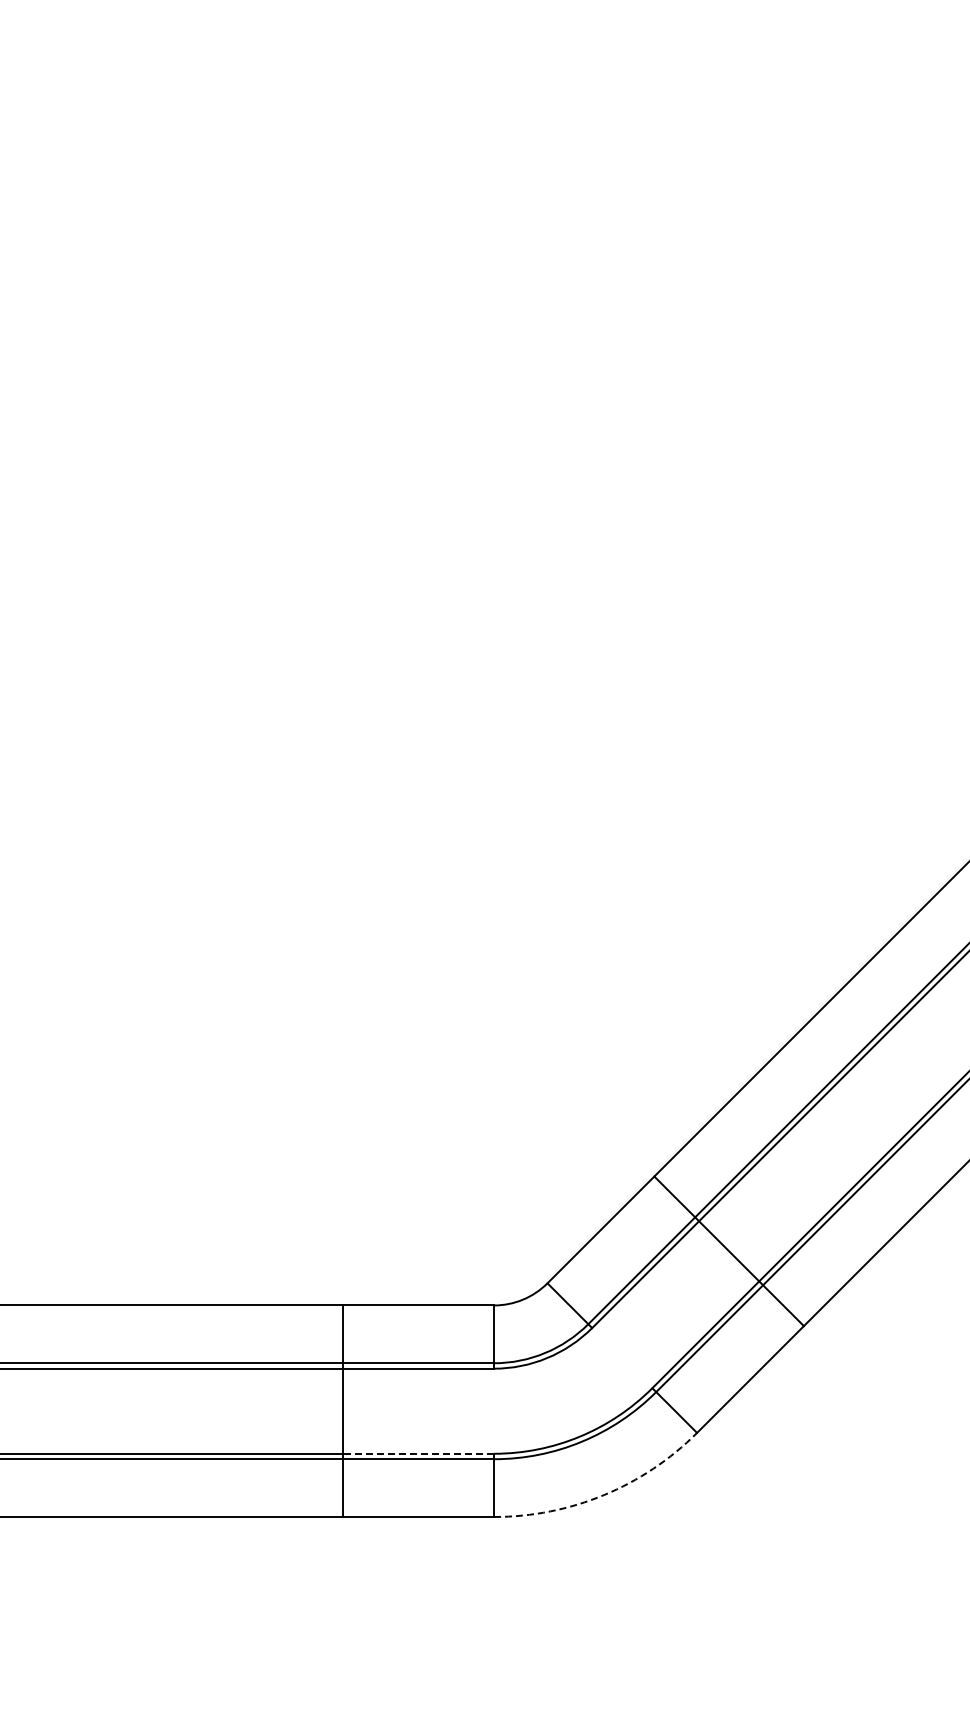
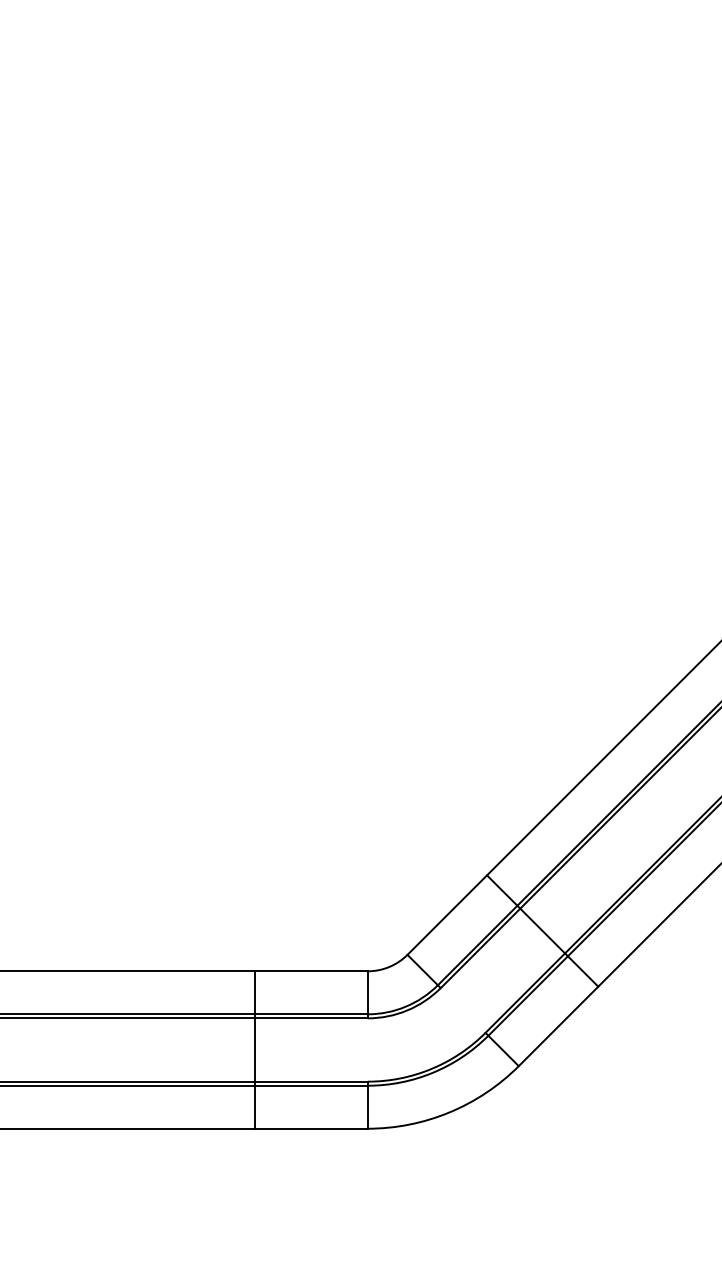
line: (418, 1453) -> (311, 1081), dashed -> solid
arc: (603, 1495) -> (449, 1112), dashed -> solid

